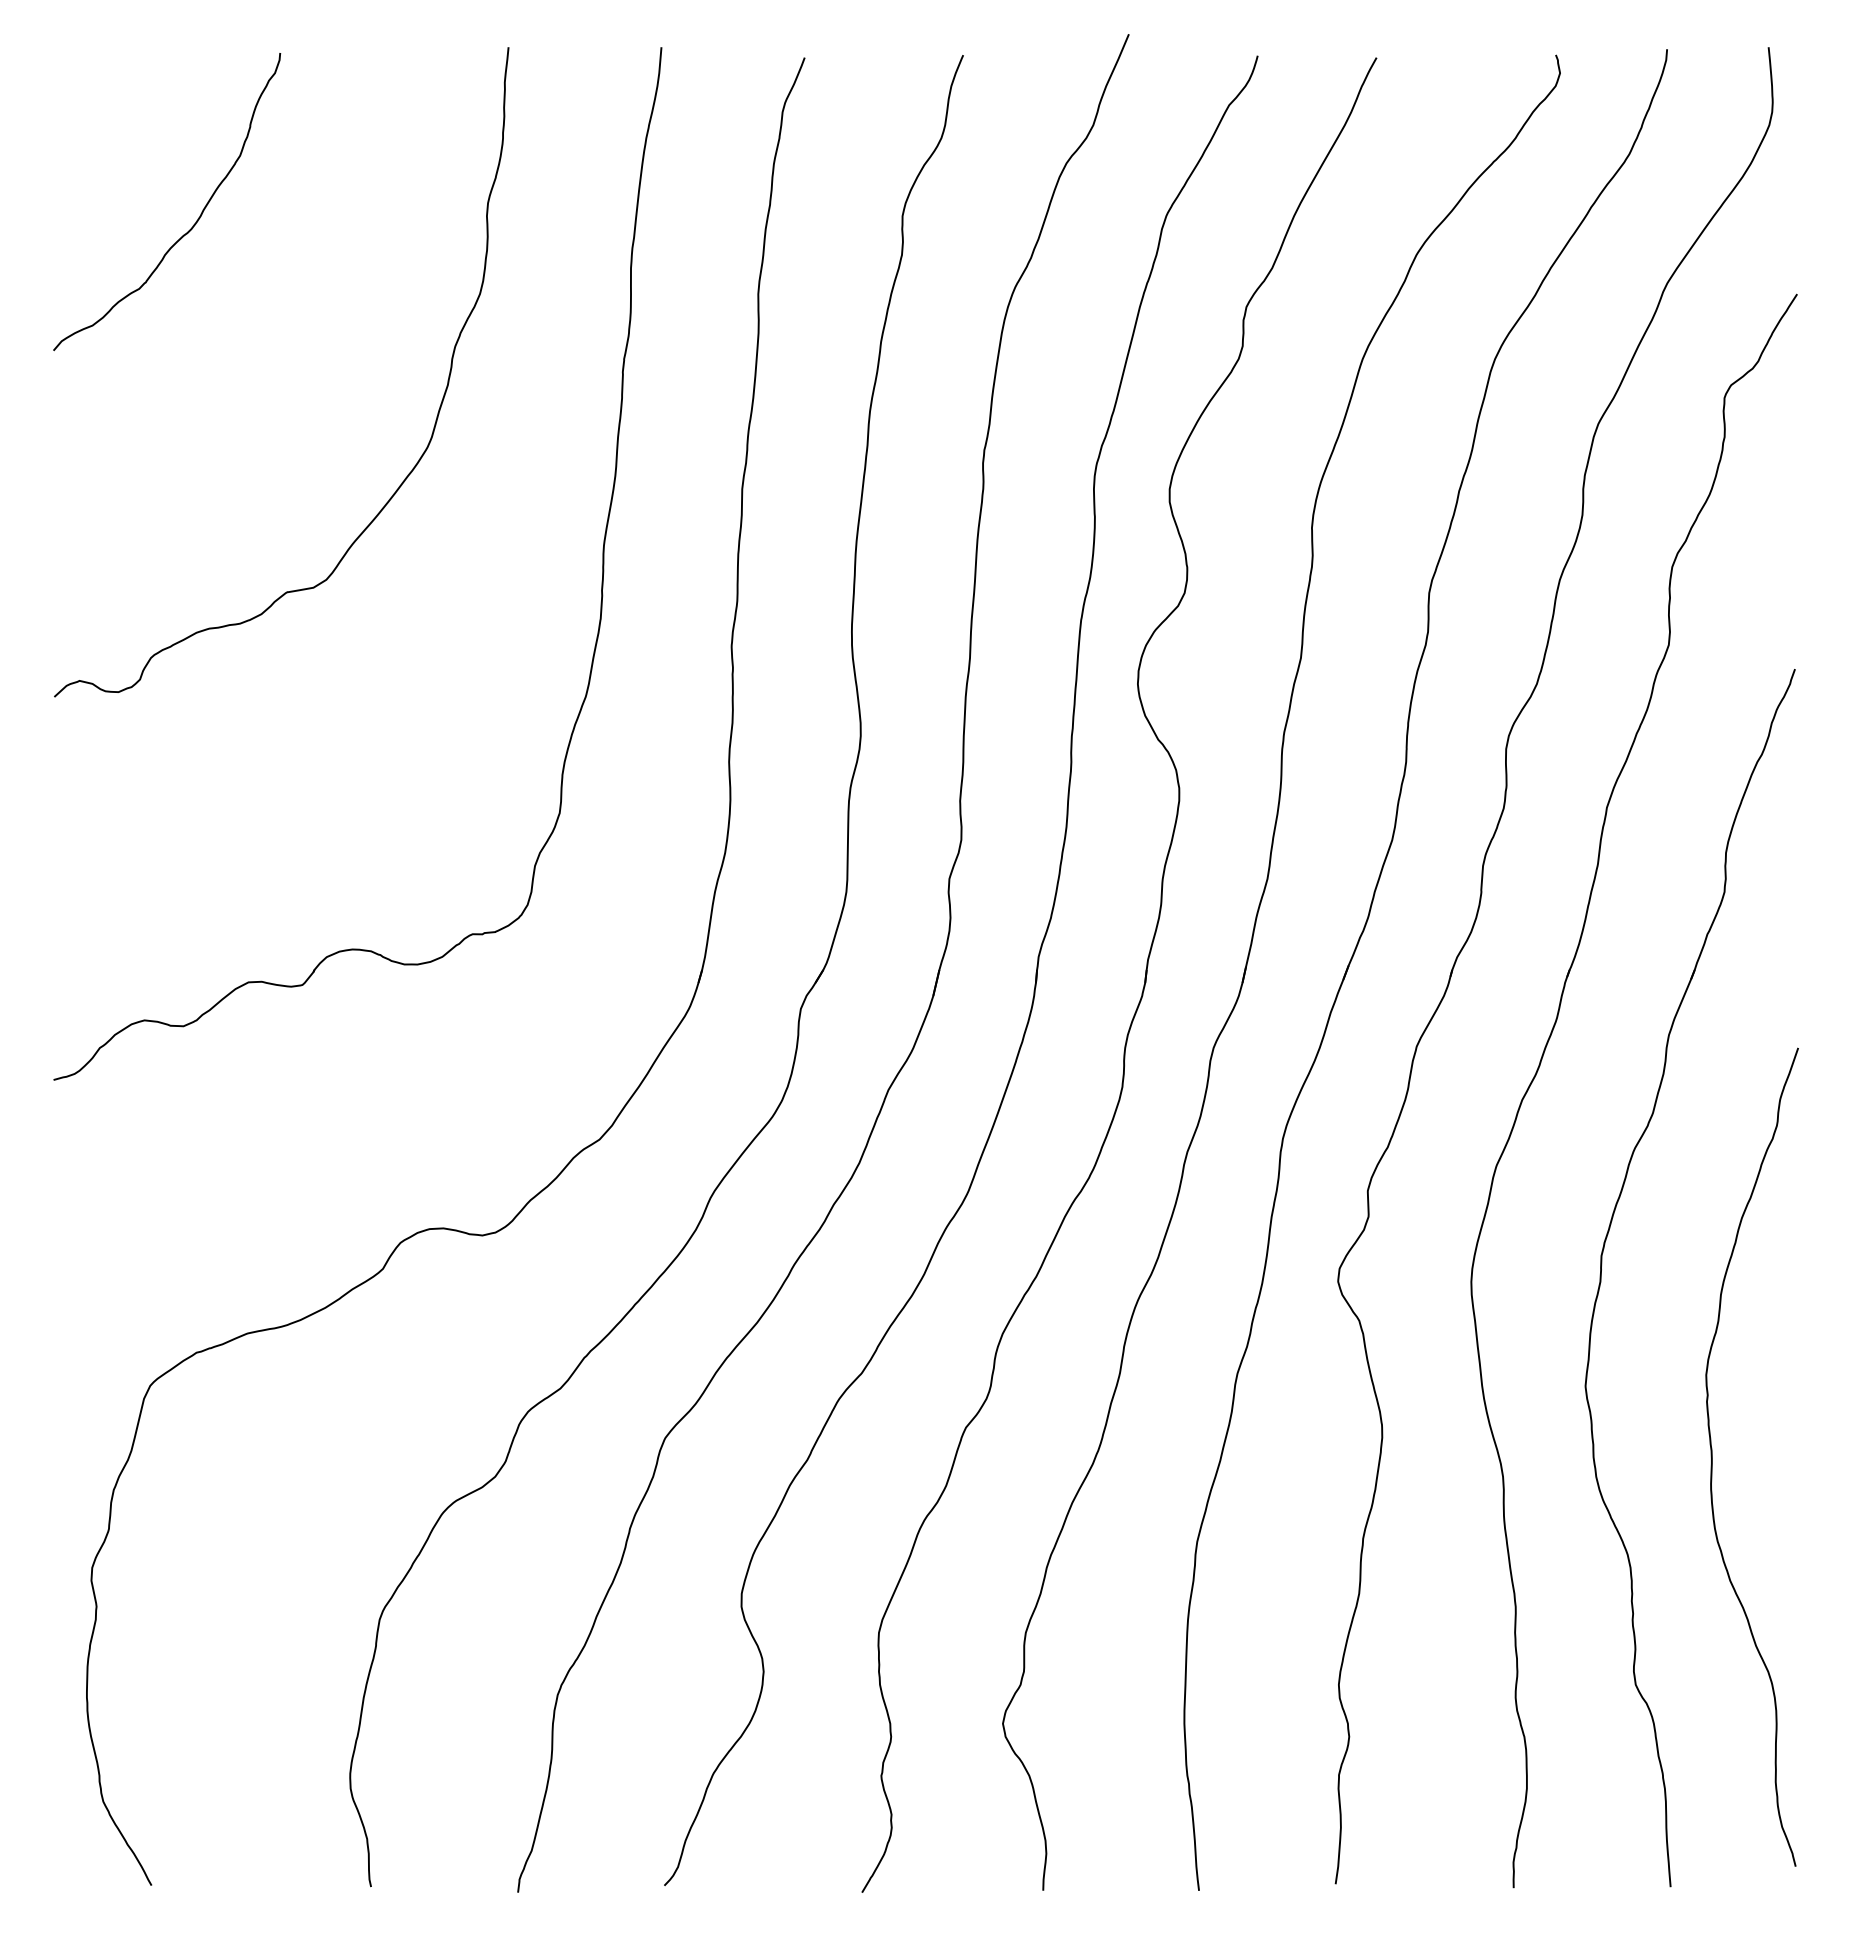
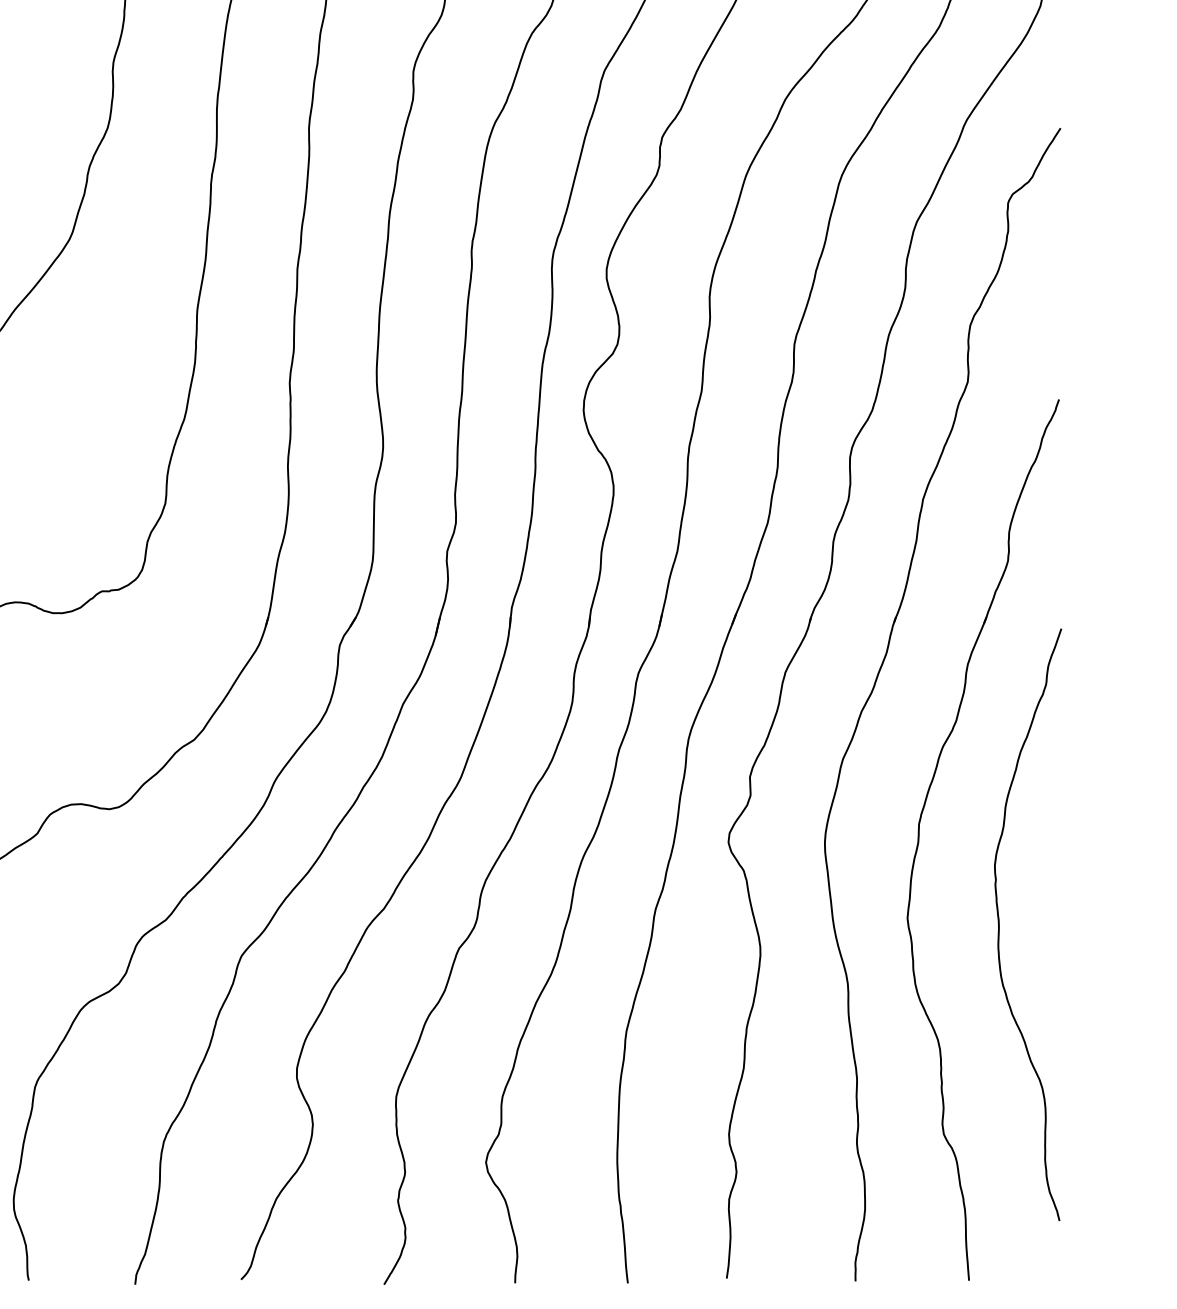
curve: (1712, 1456) -> (999, 924), moved

